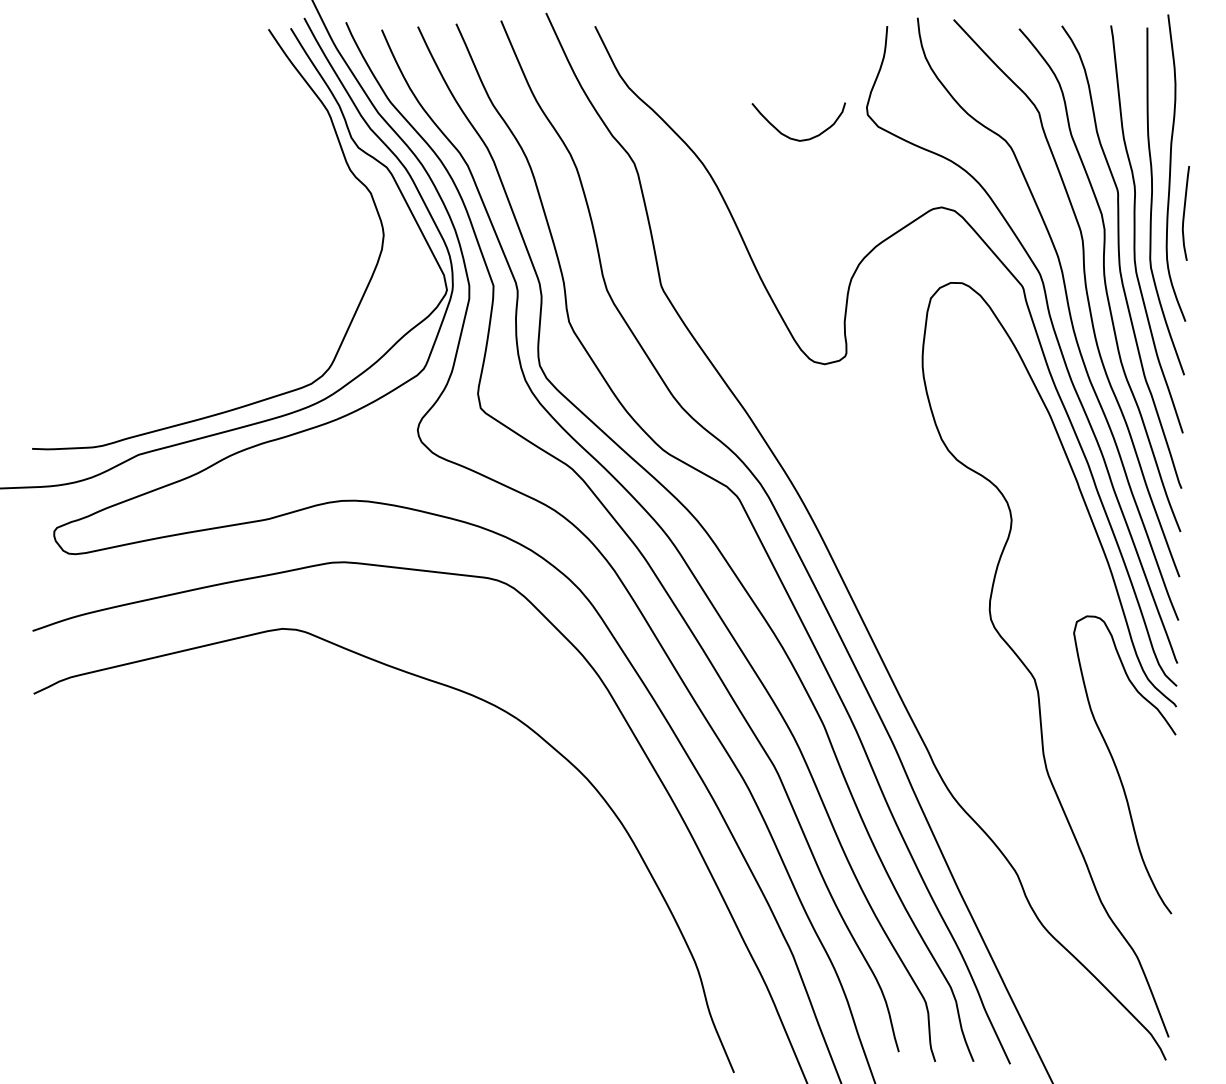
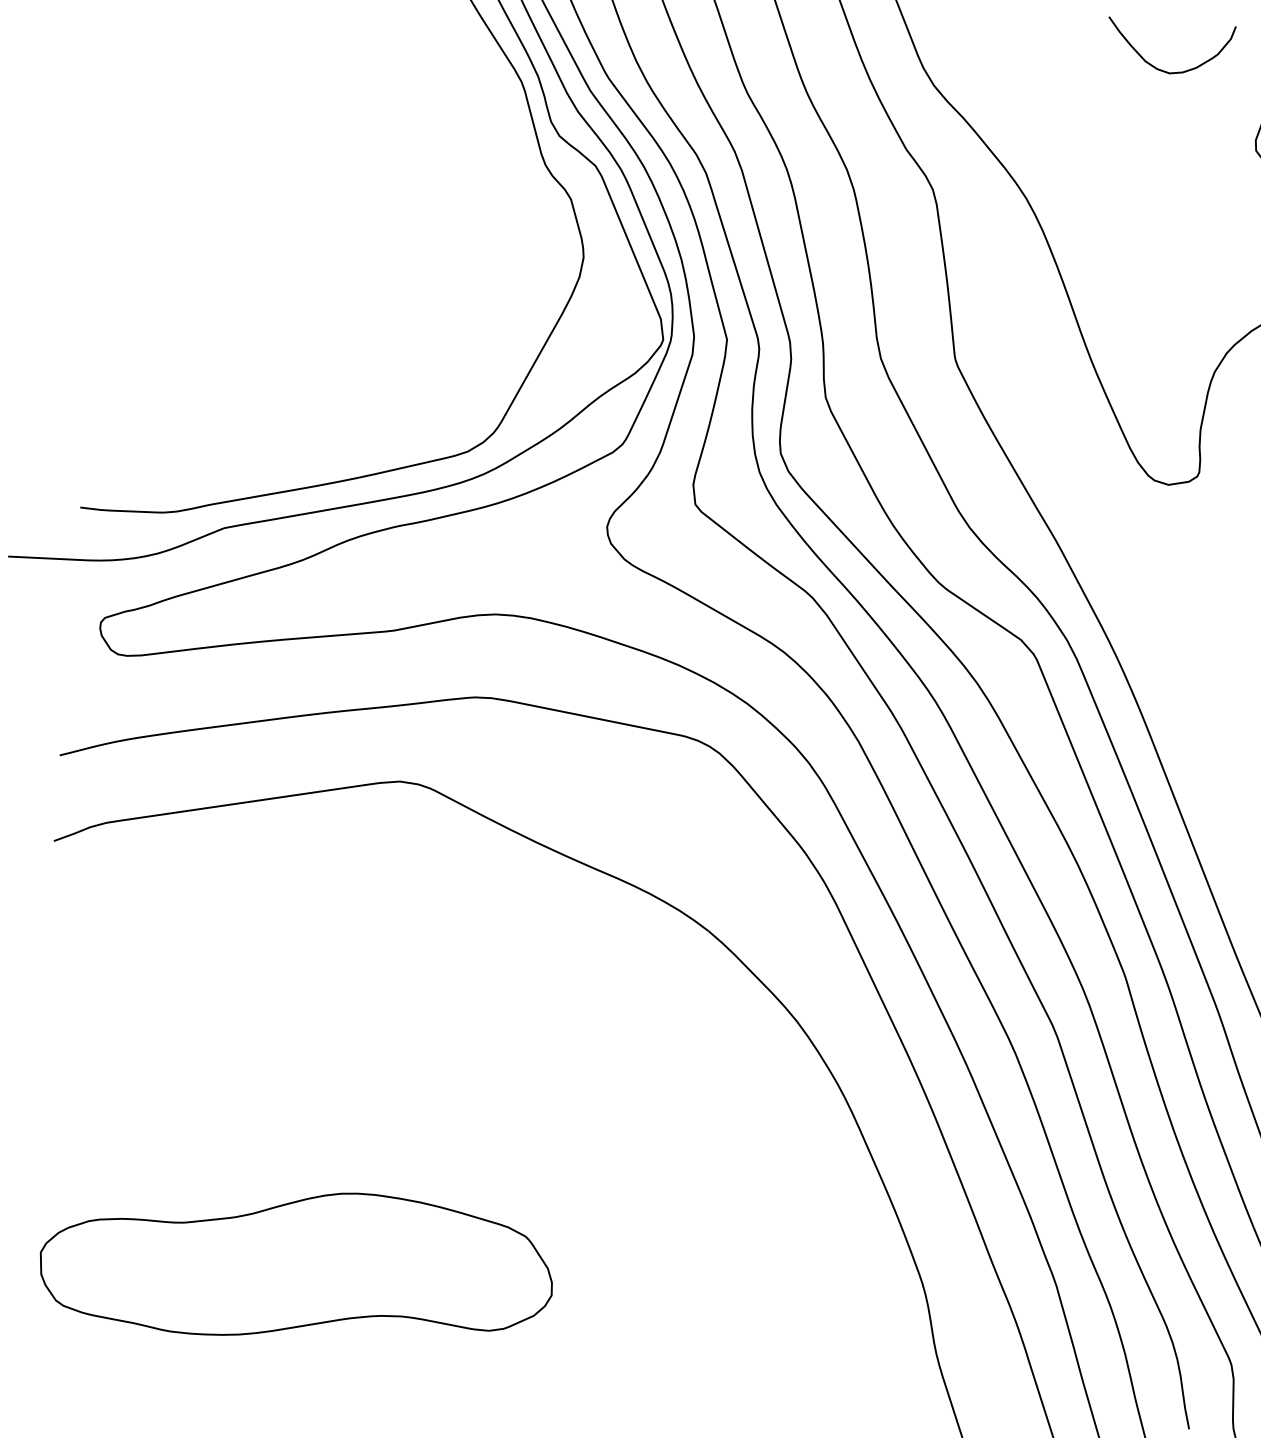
curve: (795, 138) -> (1164, 69), moved
part: (237, 988) -> (296, 1265), added

